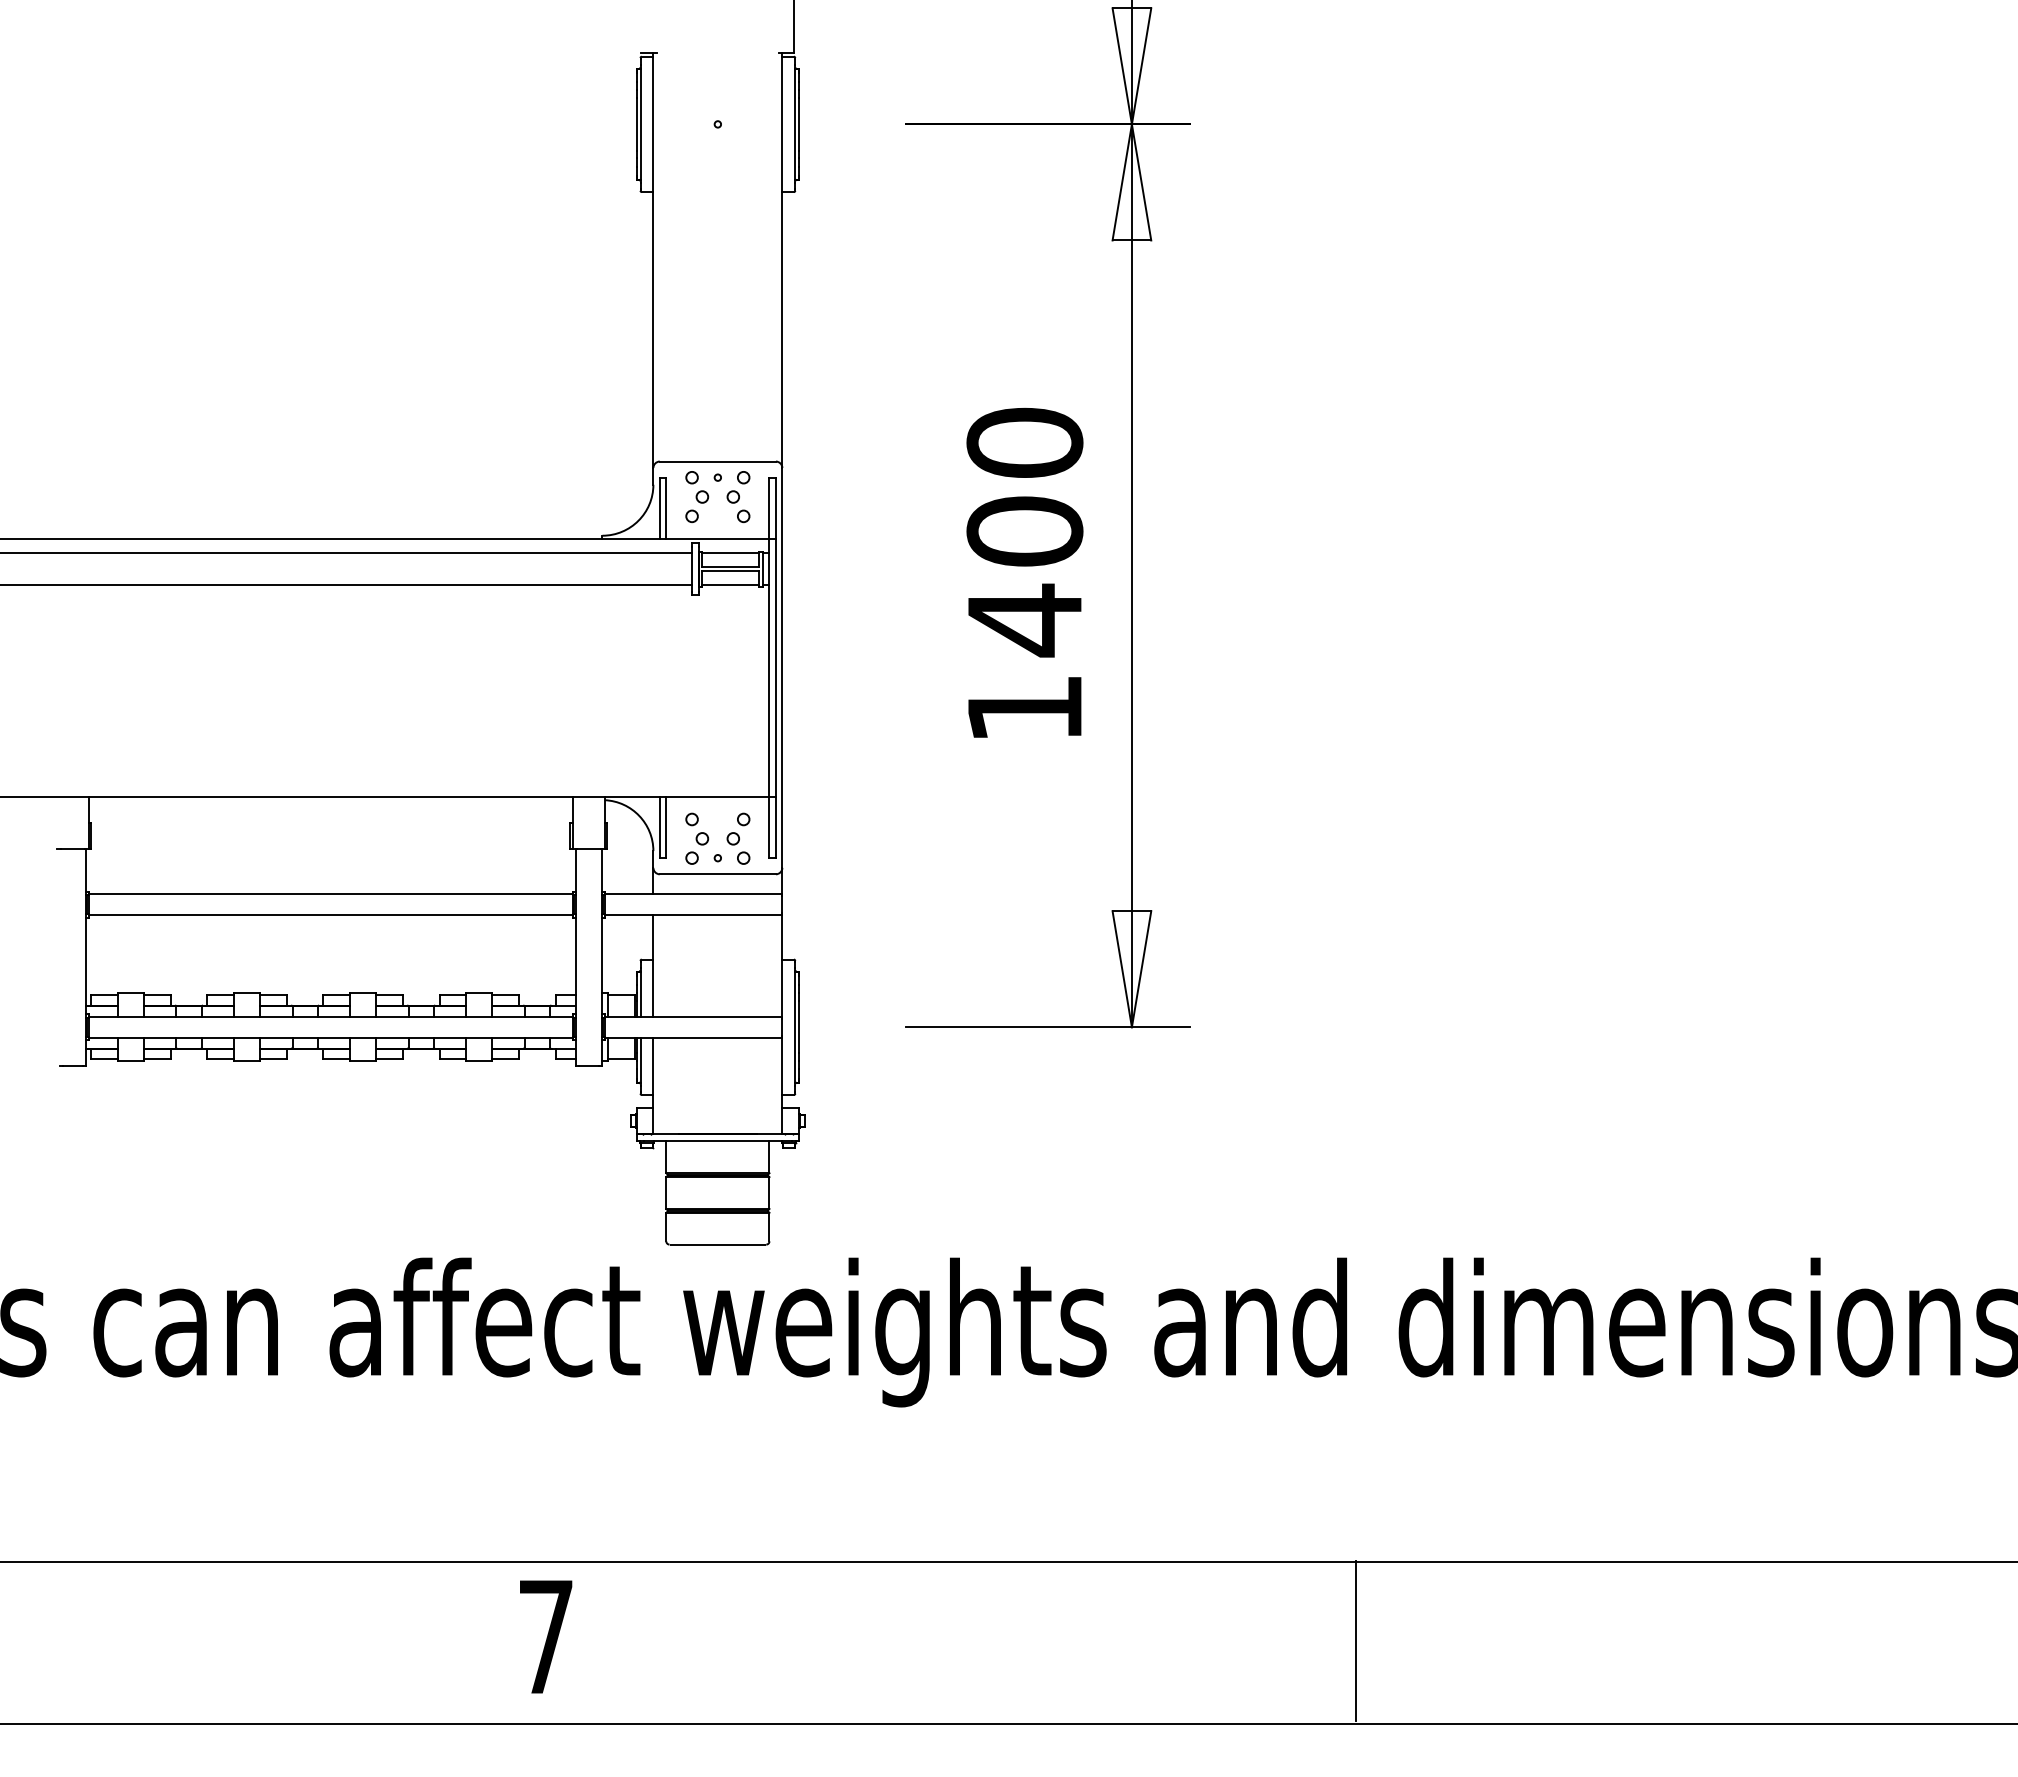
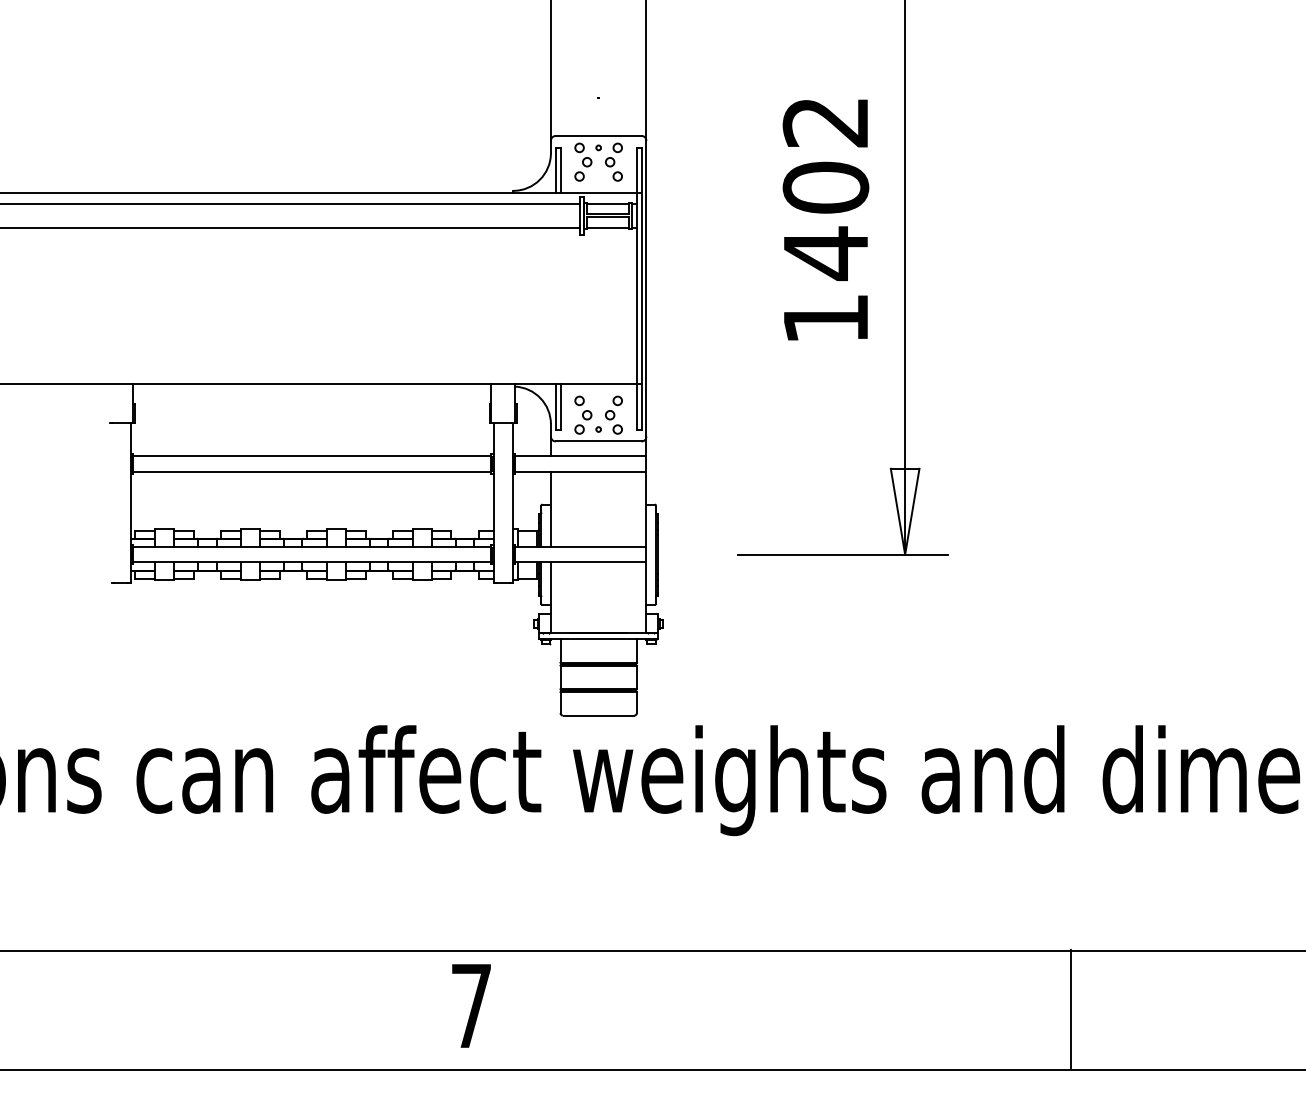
text: (1024, 442) -> (825, 121), 1400 -> 1402

